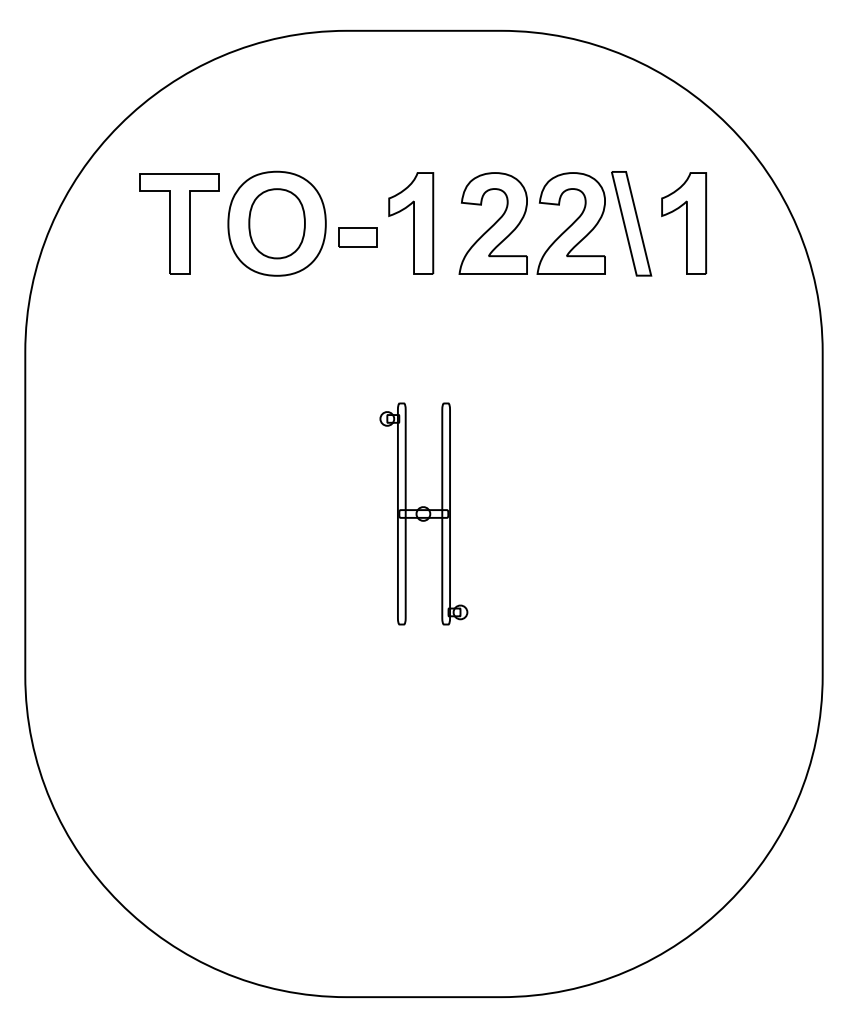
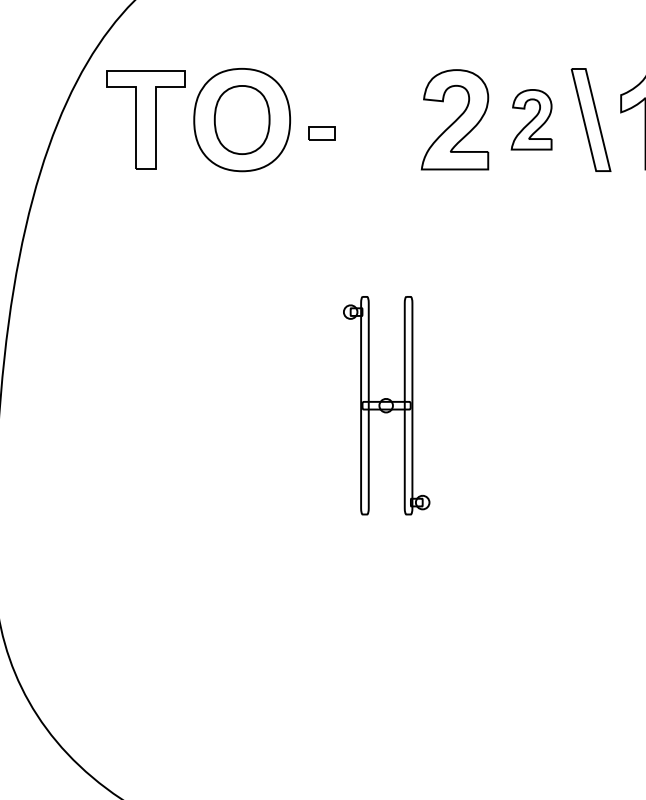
part: (411, 223) -> (374, 119), removed
part: (570, 223) -> (530, 119), size x0.6
part: (357, 237) -> (321, 133), size x0.7

